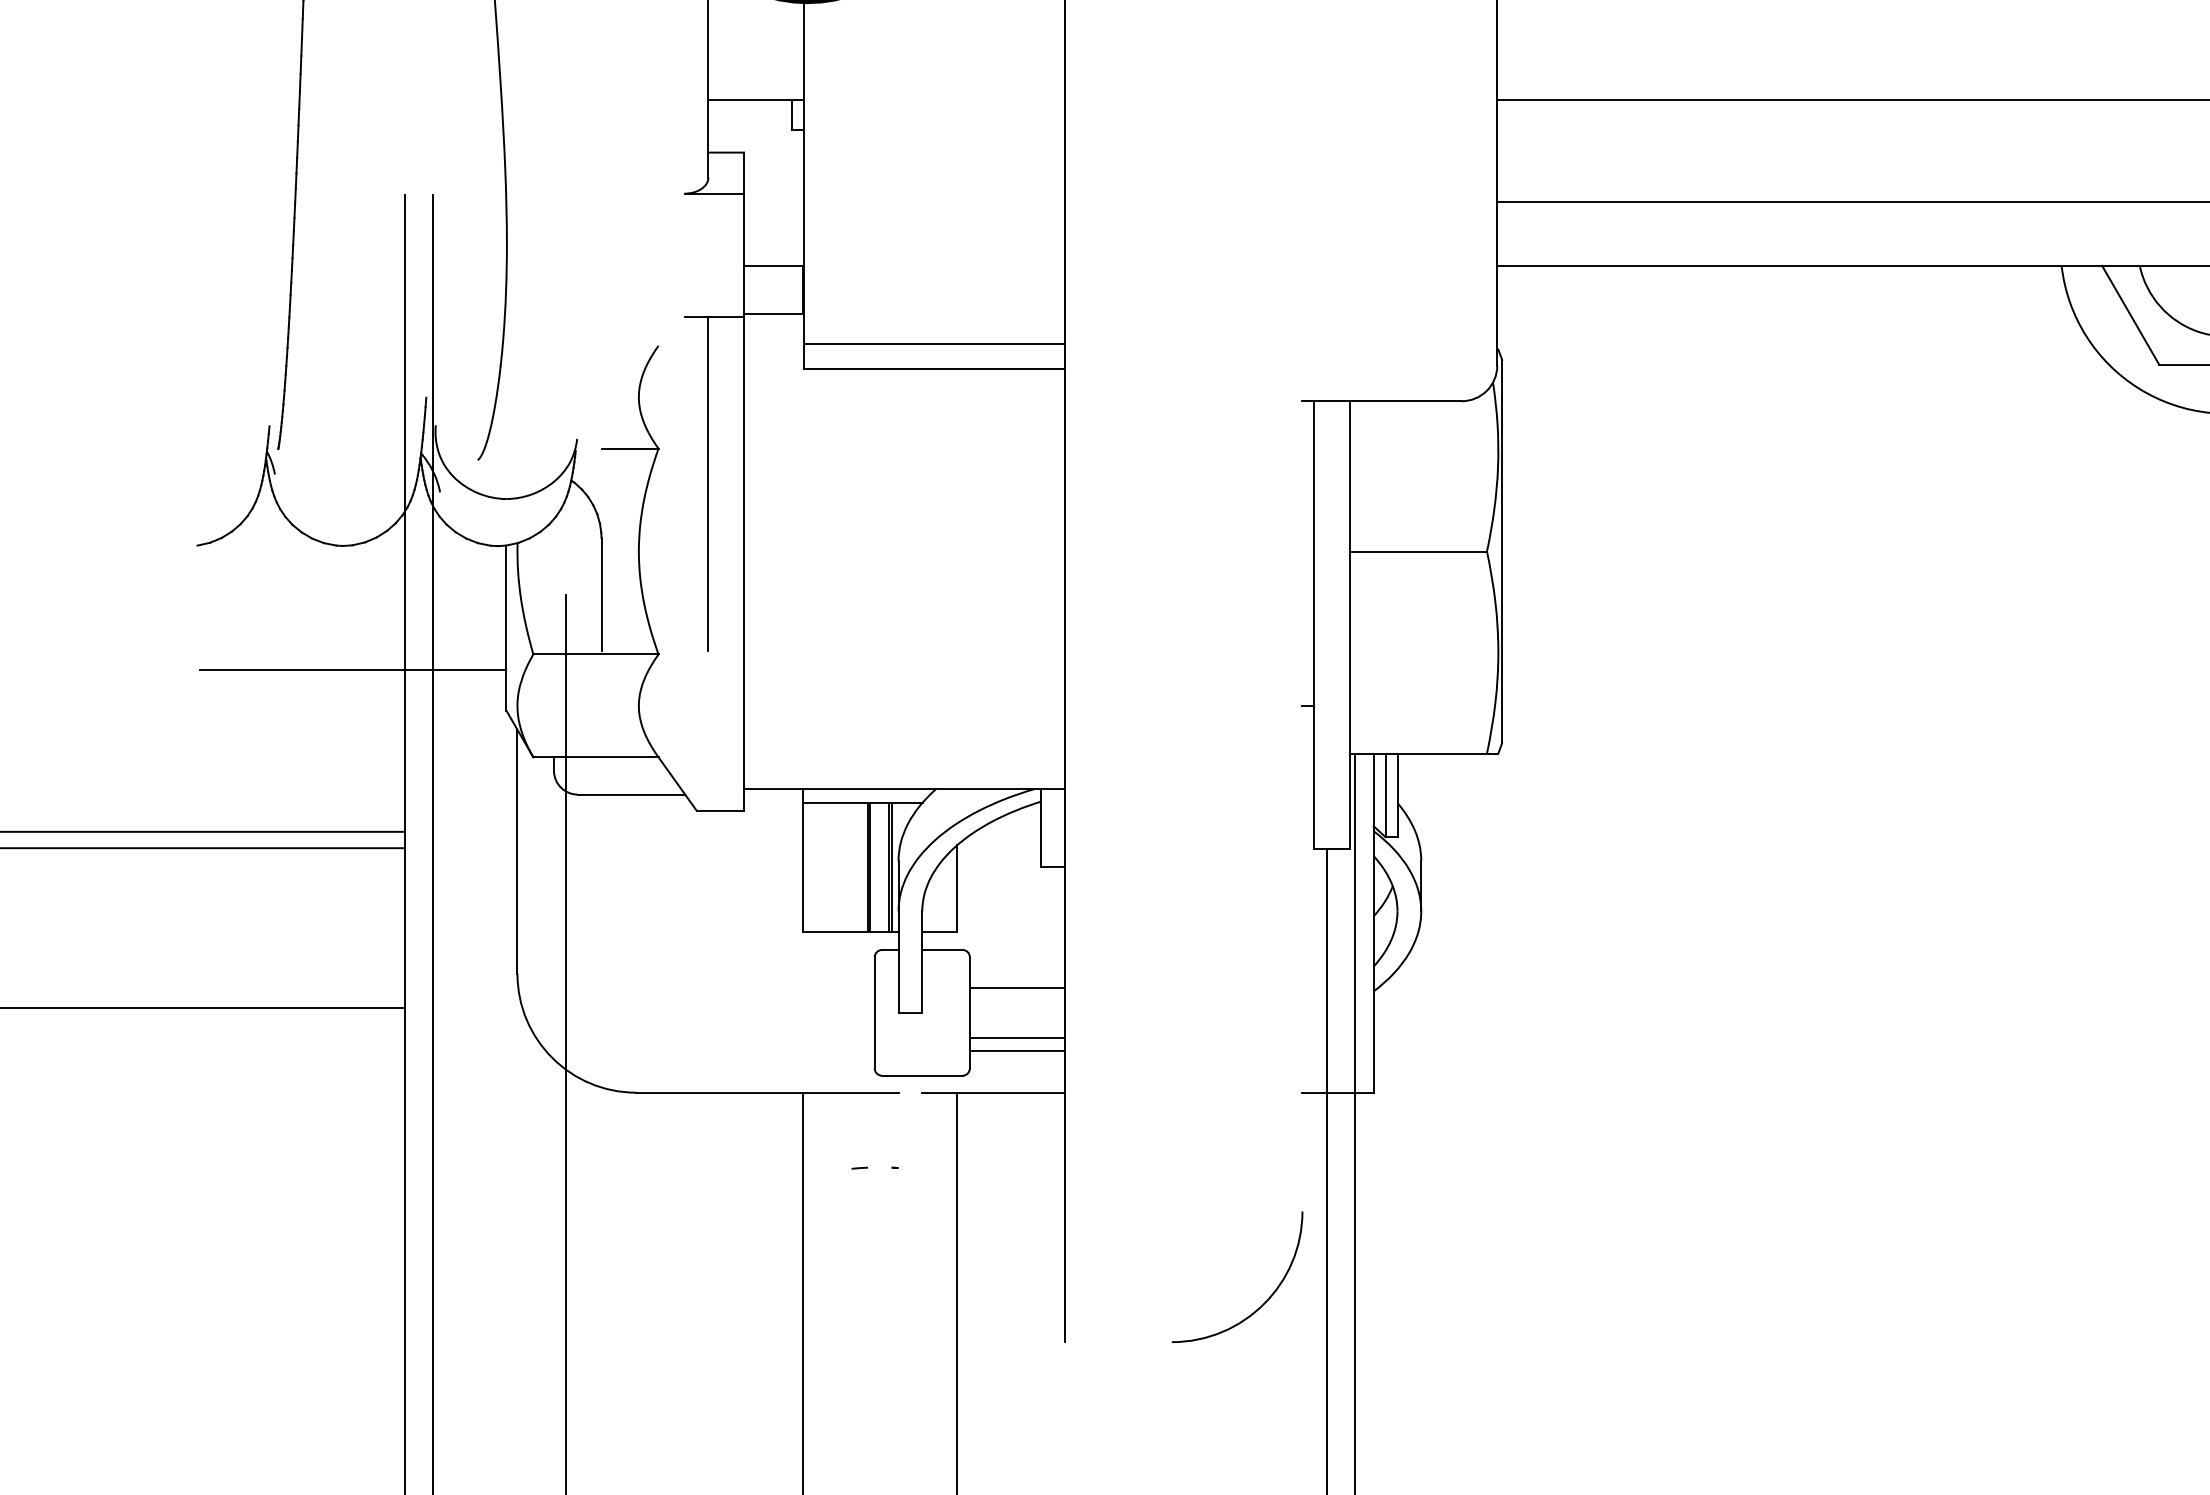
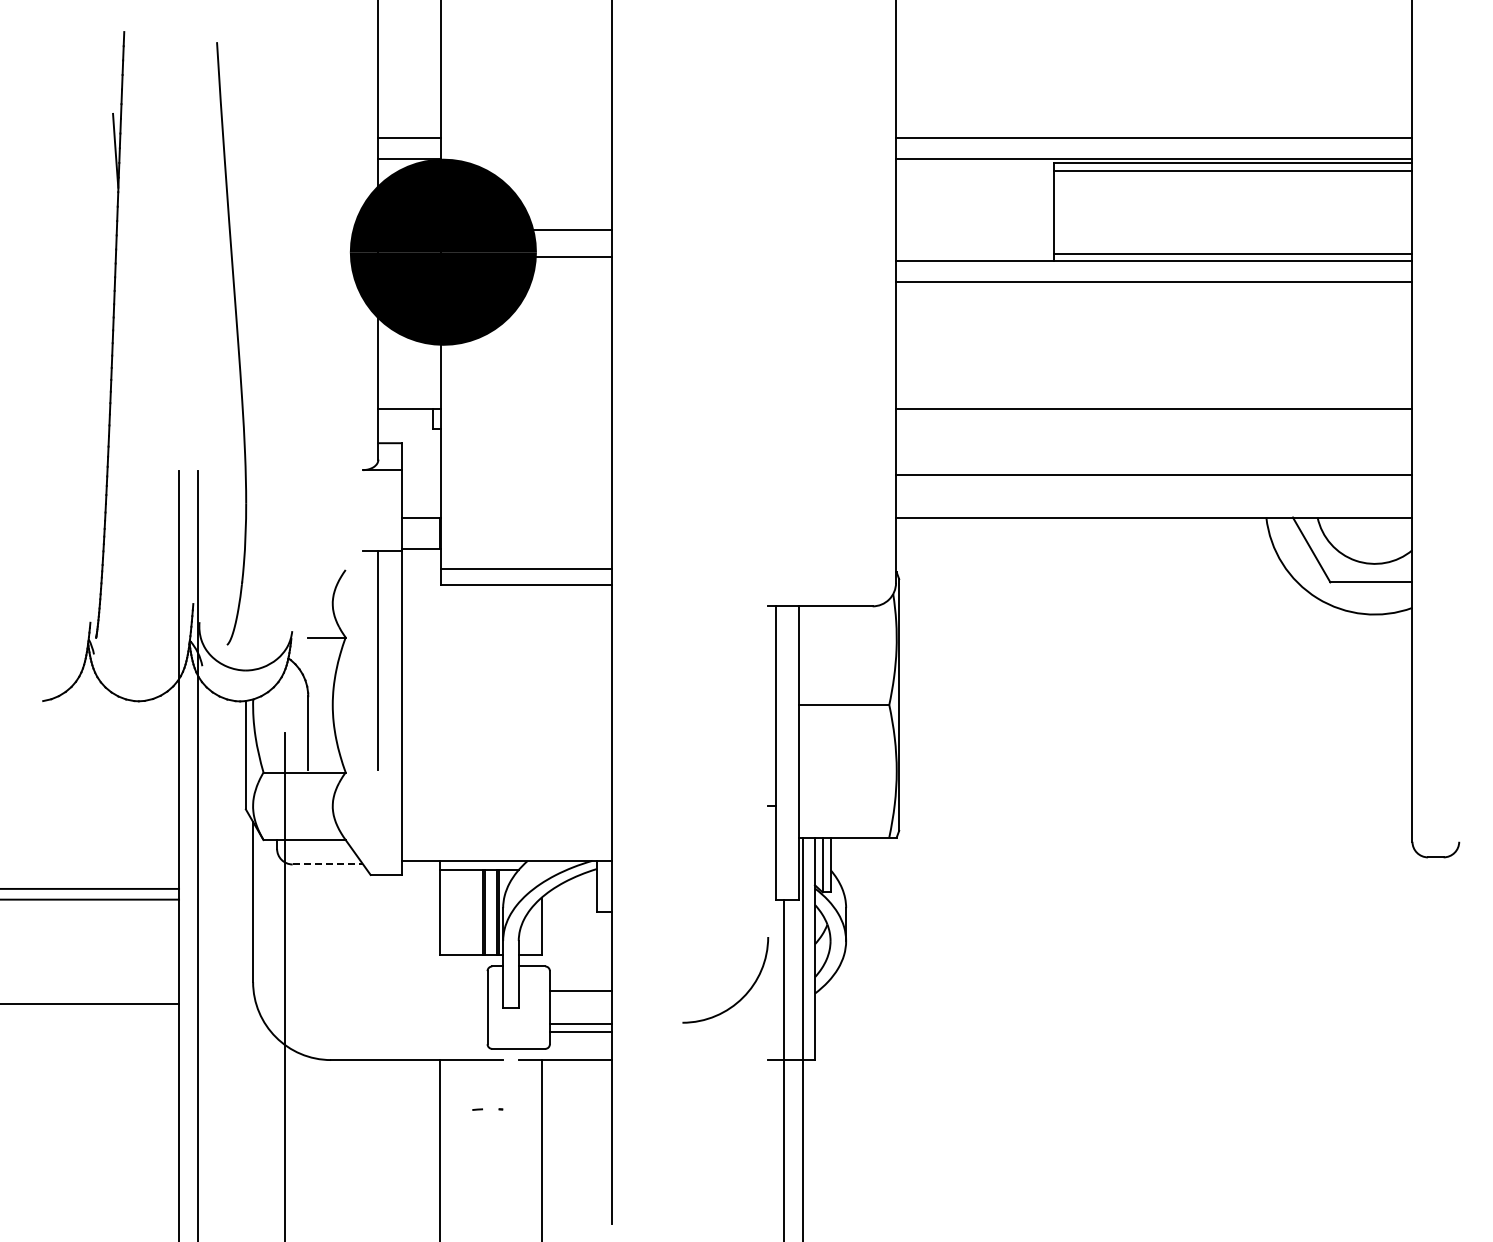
line: (351, 669) -> (144, 782), removed
line: (632, 794) -> (328, 864), solid -> dashed
arc: (1263, 1302) -> (742, 996), moved

